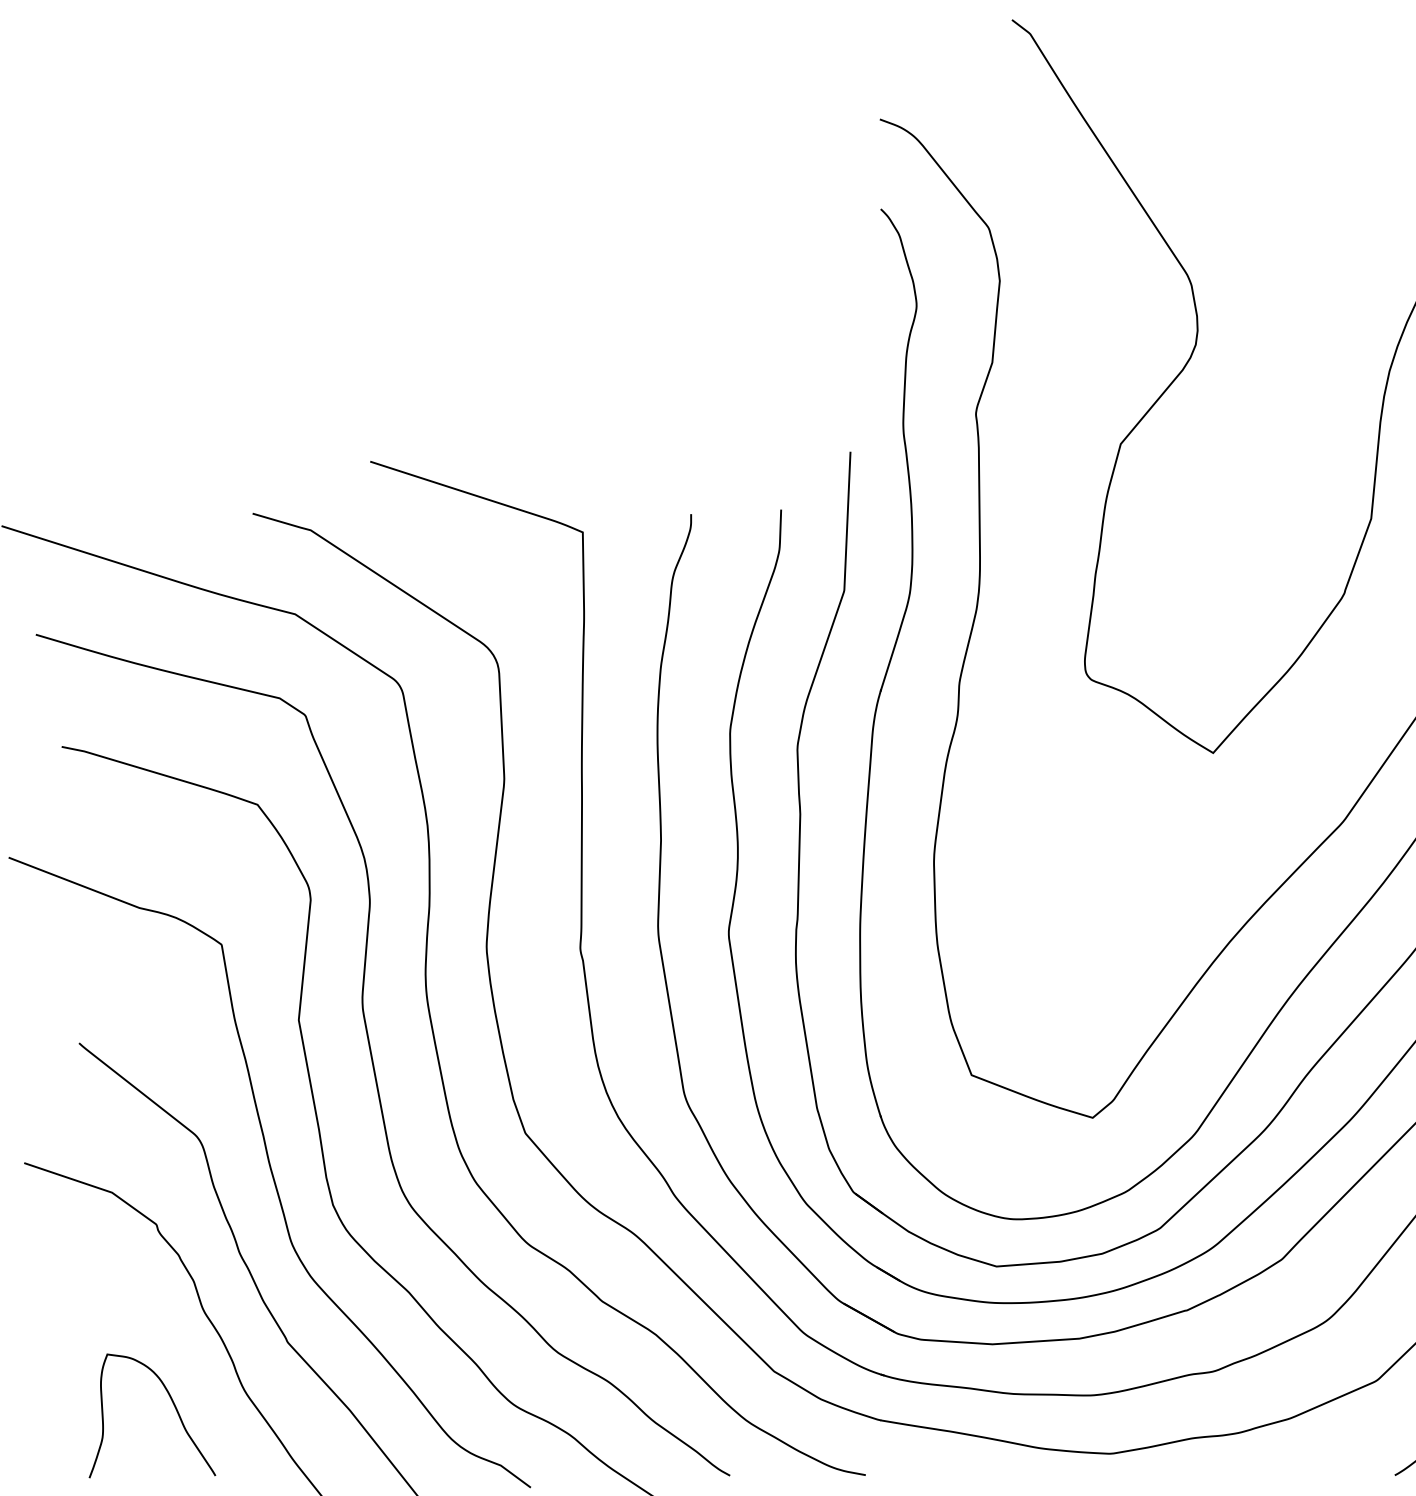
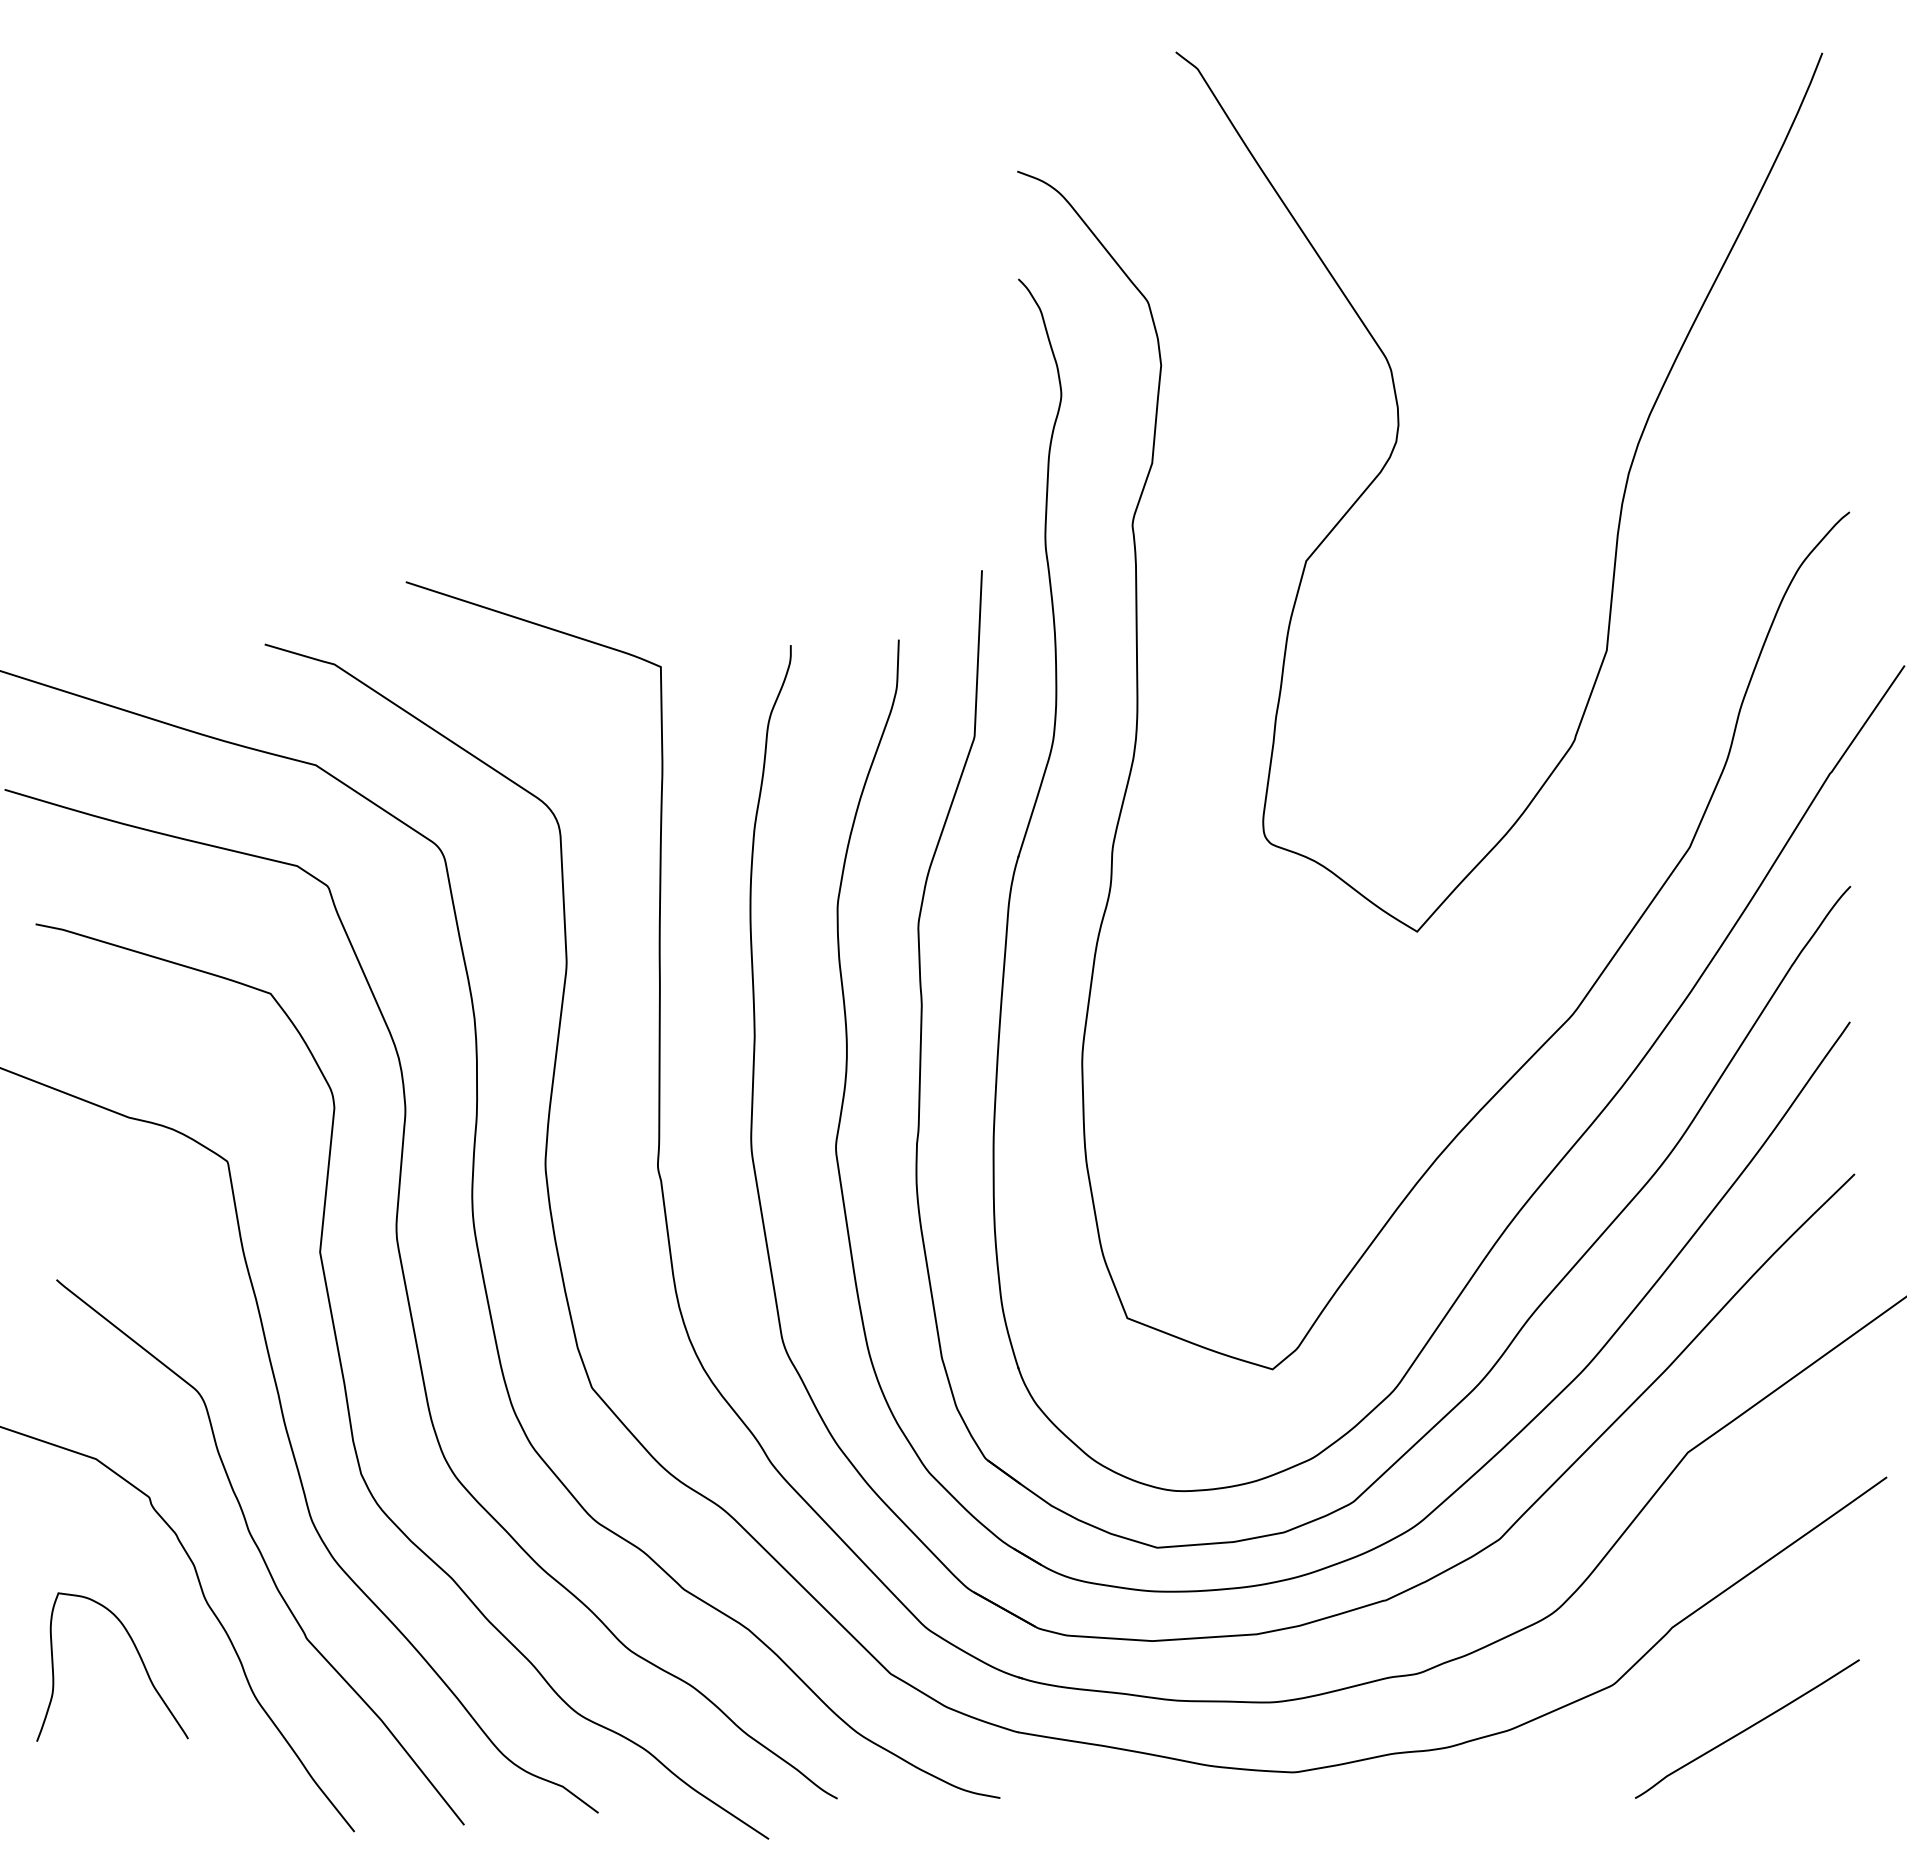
curve: (173, 1404) -> (137, 1653), moved

